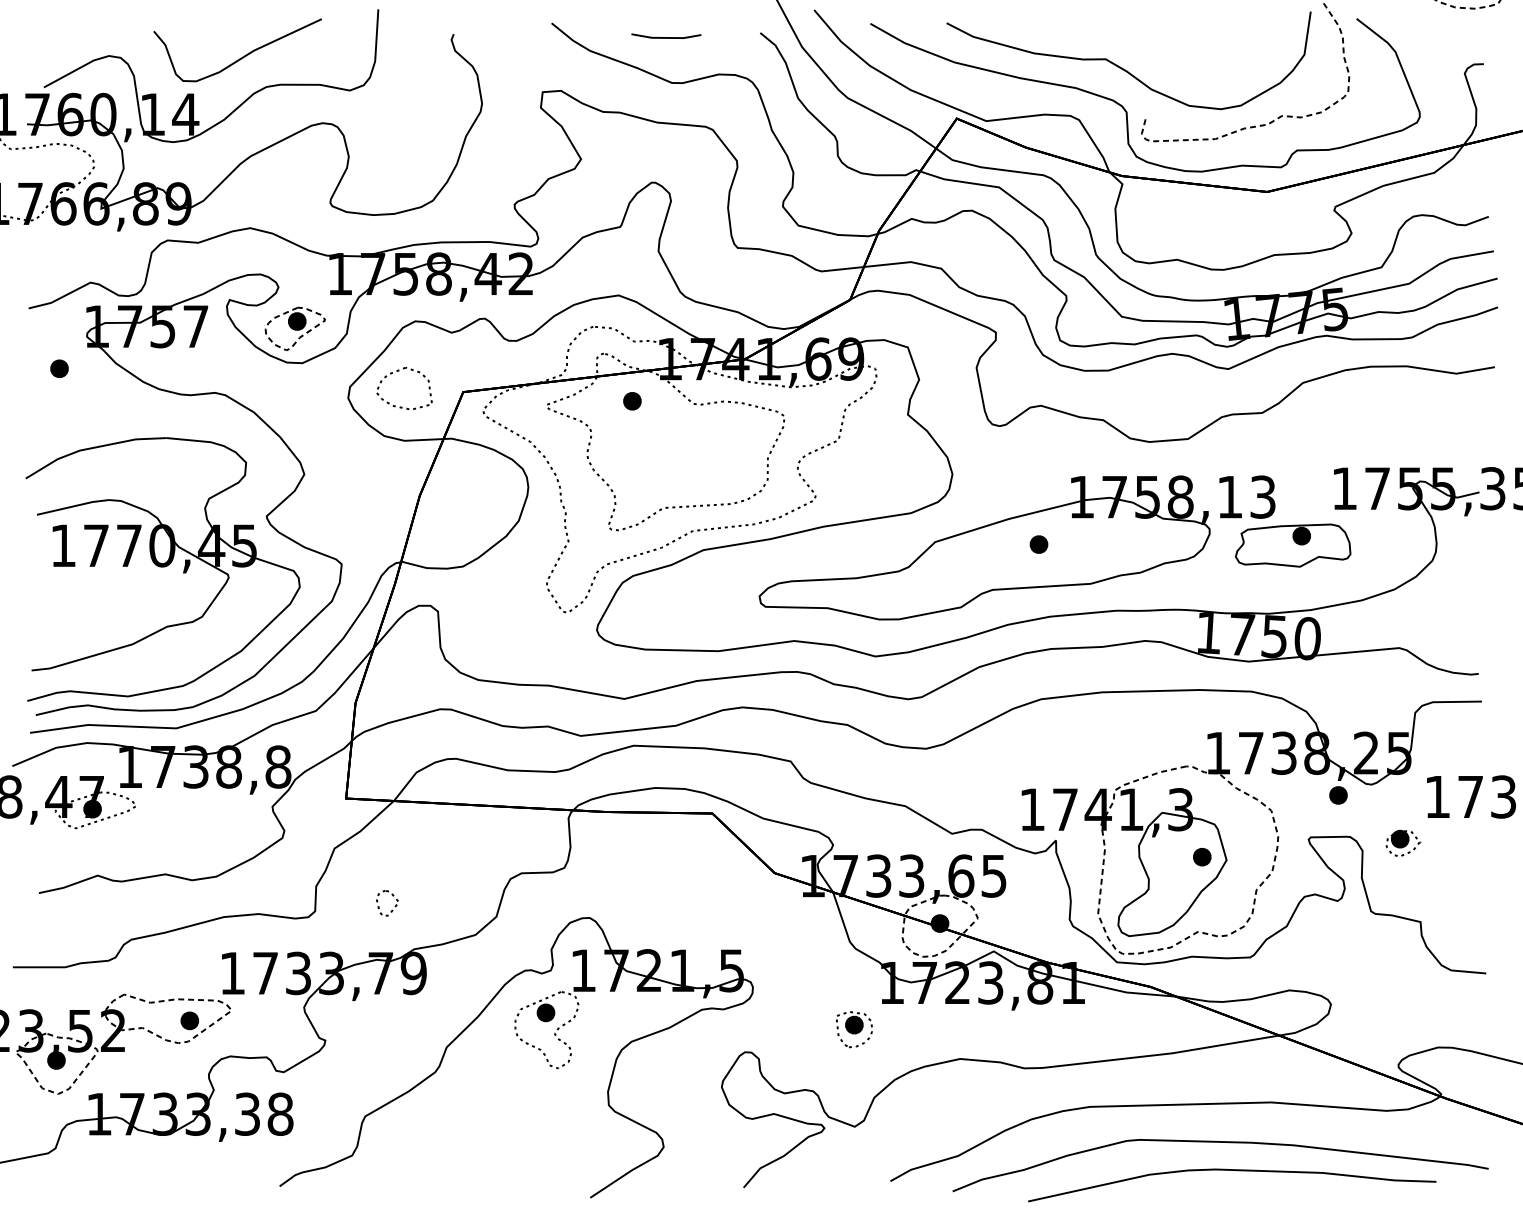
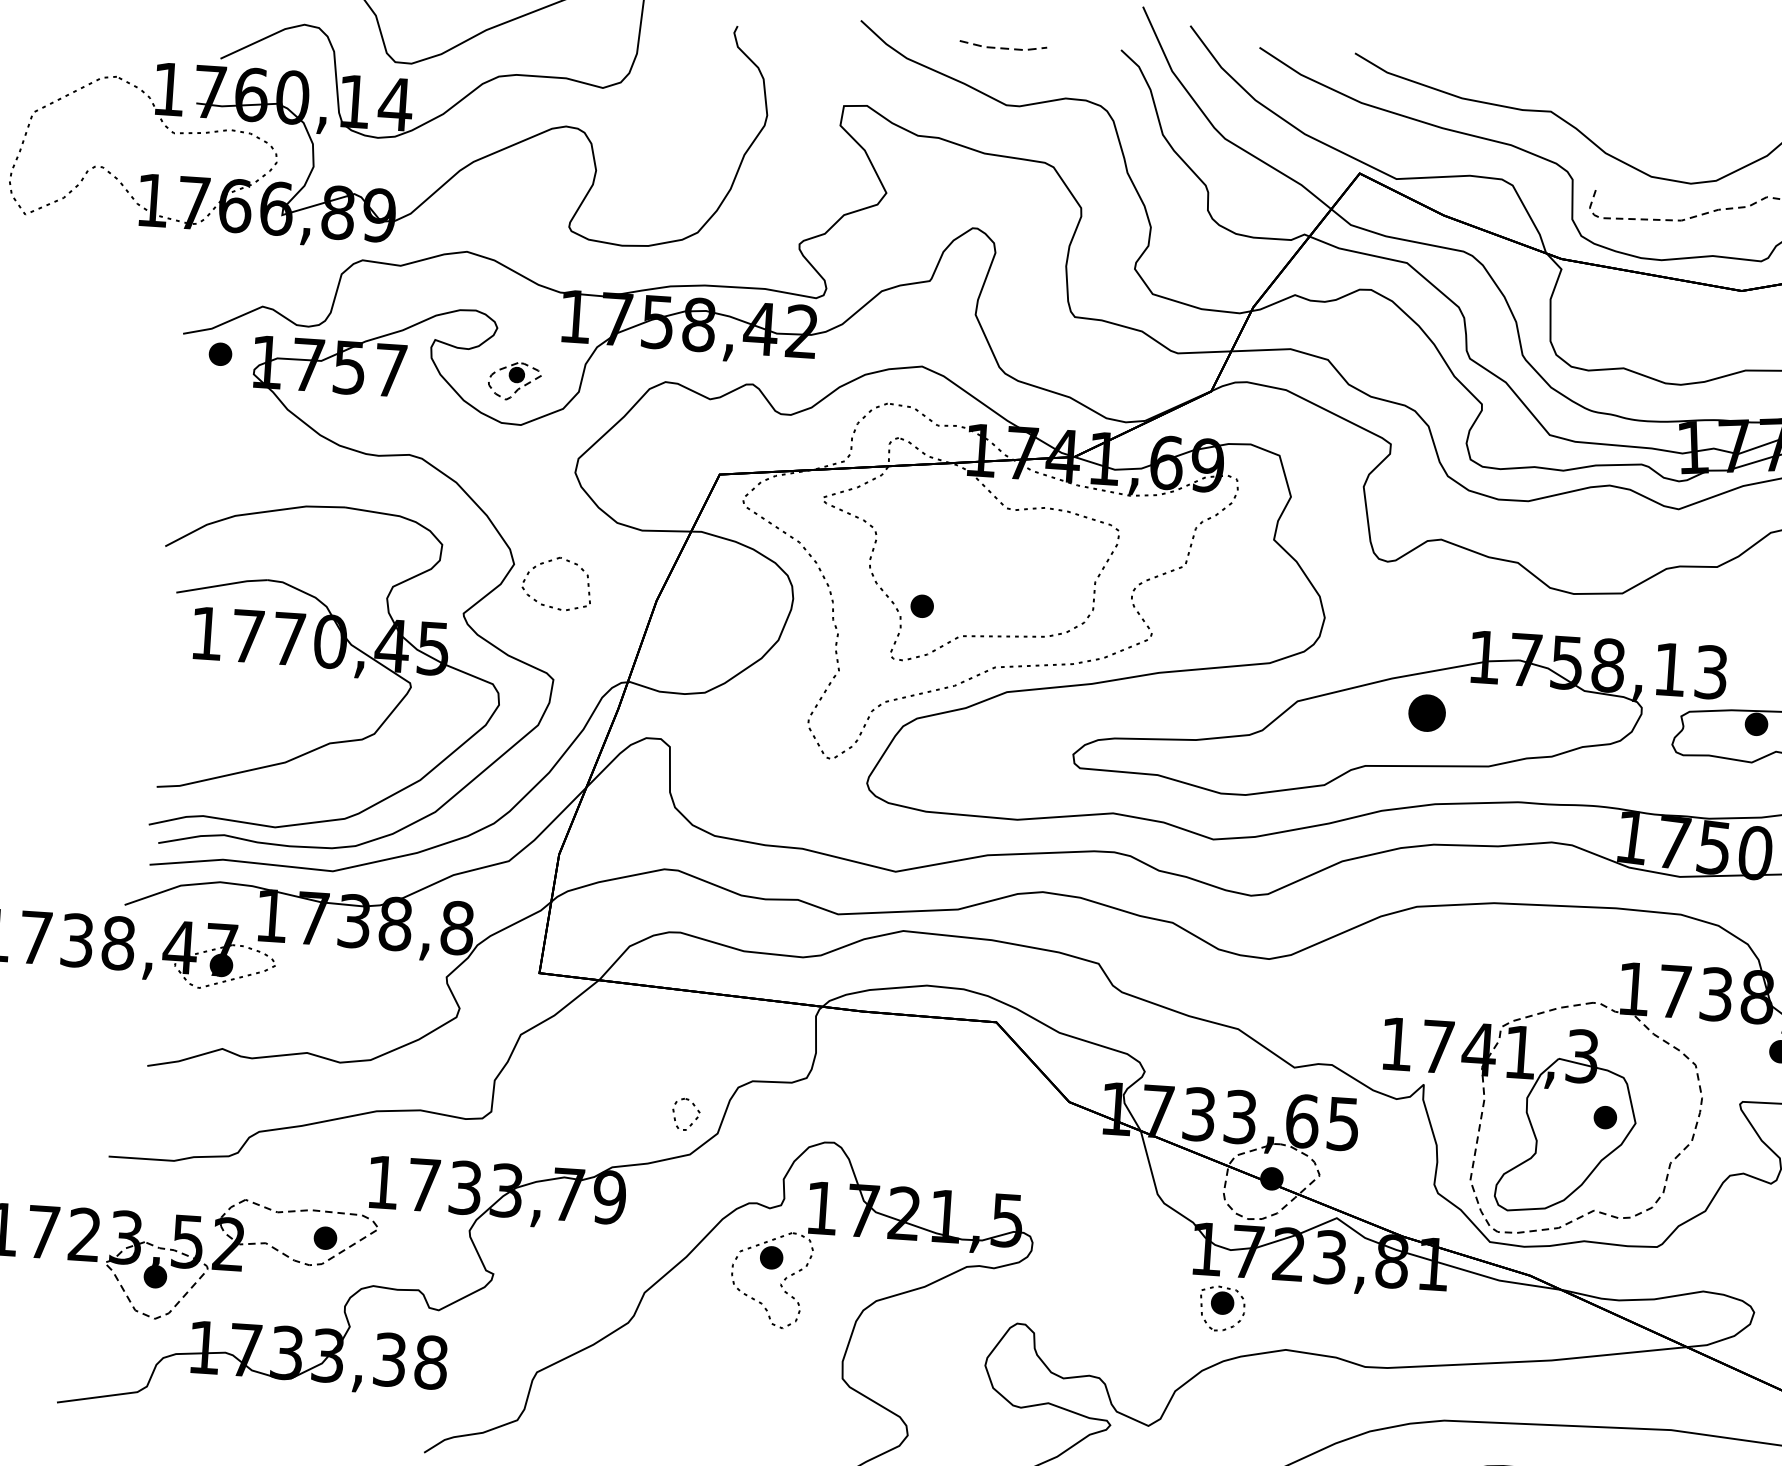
line: (666, 37) -> (1003, 47), solid -> dashed
part: (294, 328) -> (513, 380), size x0.7
part: (59, 368) -> (220, 353), moved
part: (399, 371) -> (552, 561), moved
part: (632, 401) -> (922, 606), moved
part: (1038, 544) -> (1426, 712), size x1.6
part: (394, 906) -> (694, 1119), moved
part: (854, 1029) -> (1222, 1308), moved

